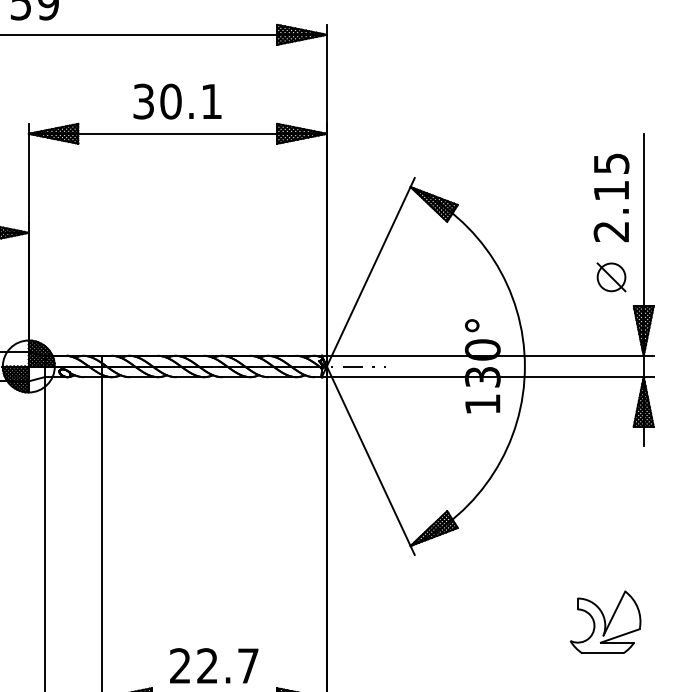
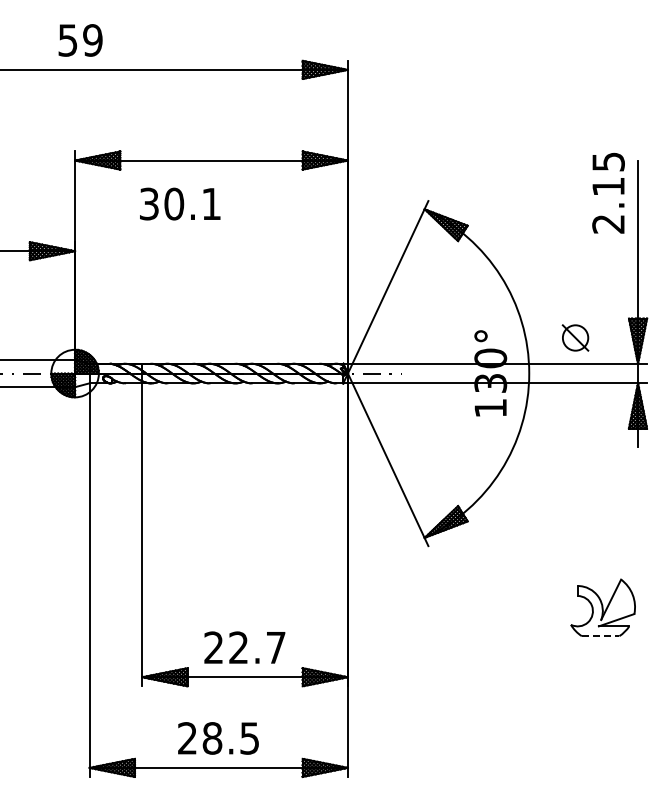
text: (177, 100) -> (180, 203), moved
text: (611, 197) -> (608, 192), moved
part: (611, 276) -> (575, 337), moved
line: (602, 653) -> (600, 636), solid -> dashed

